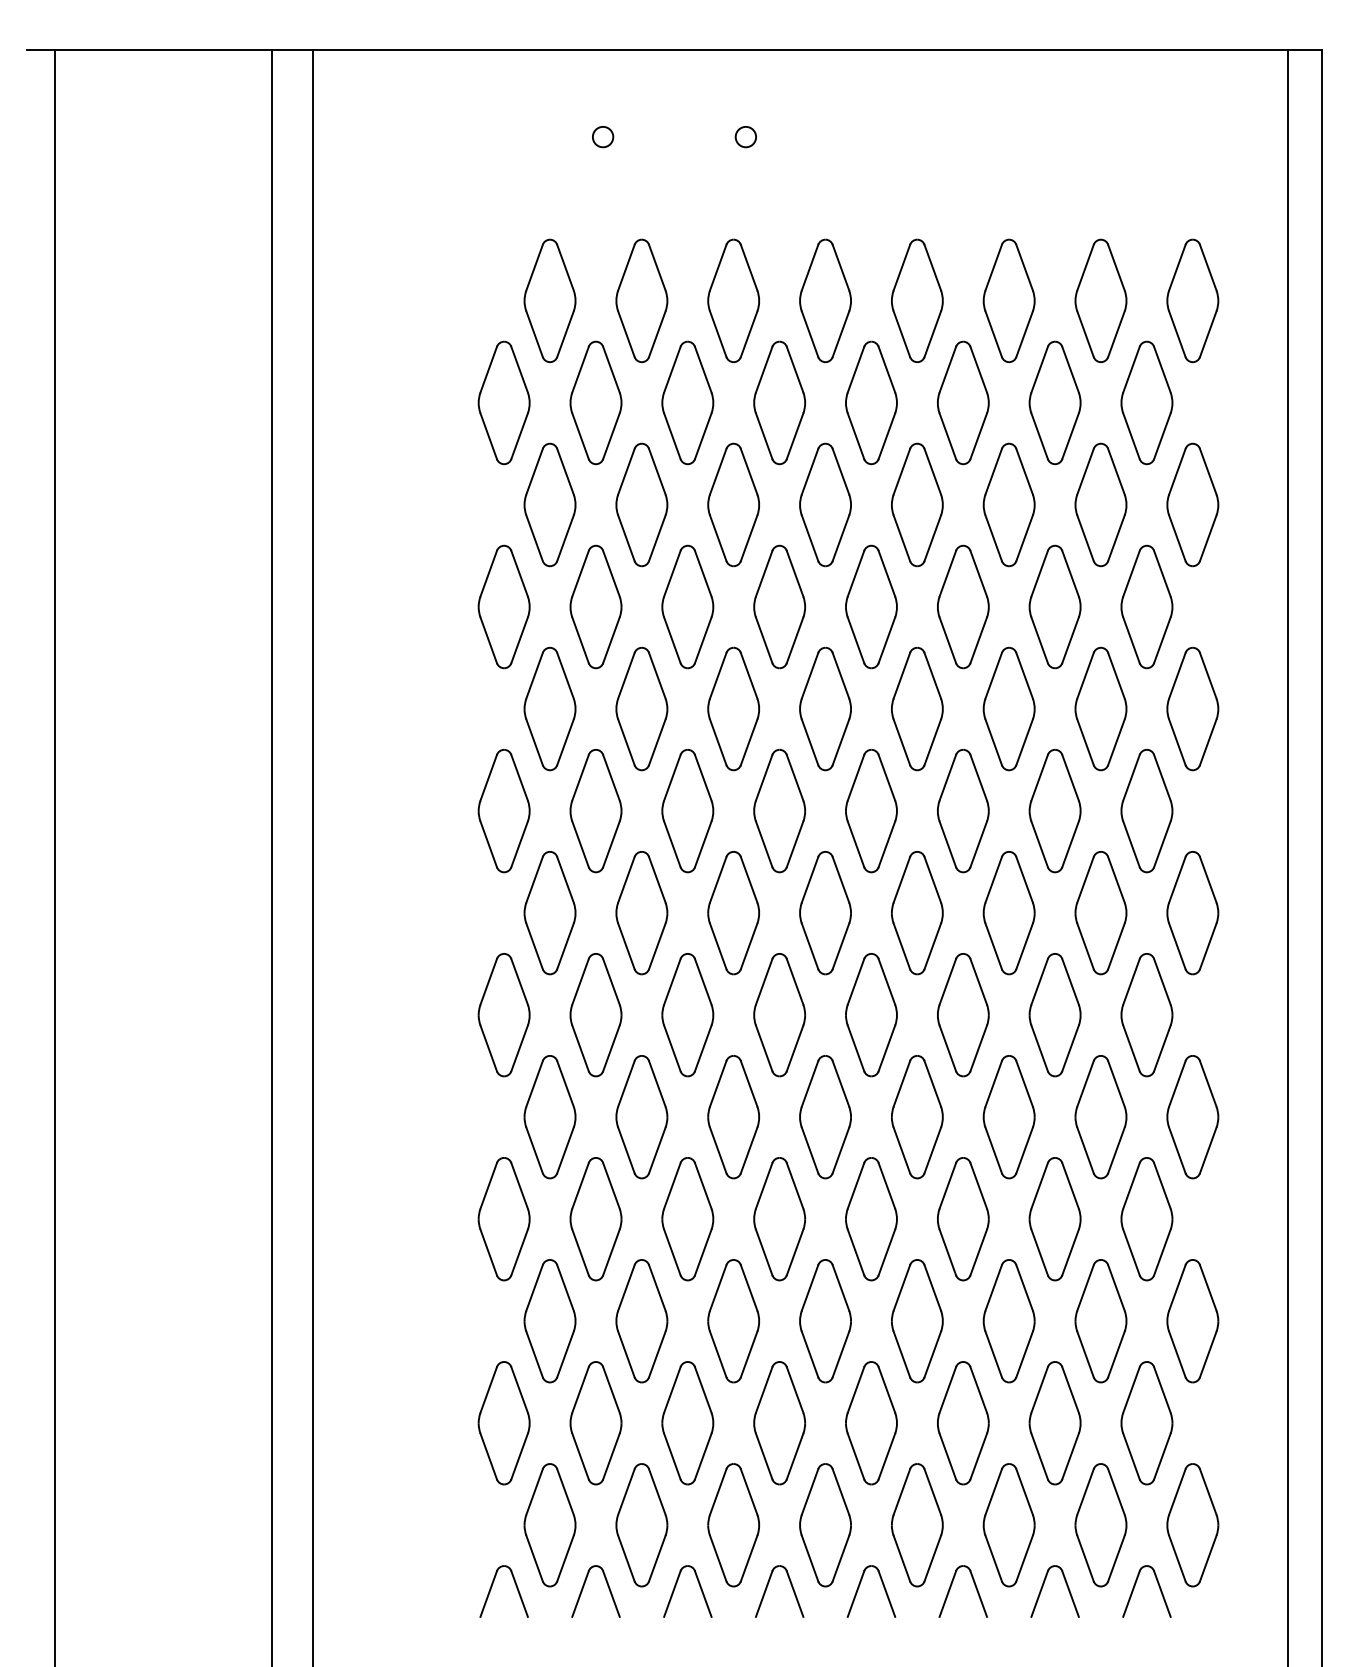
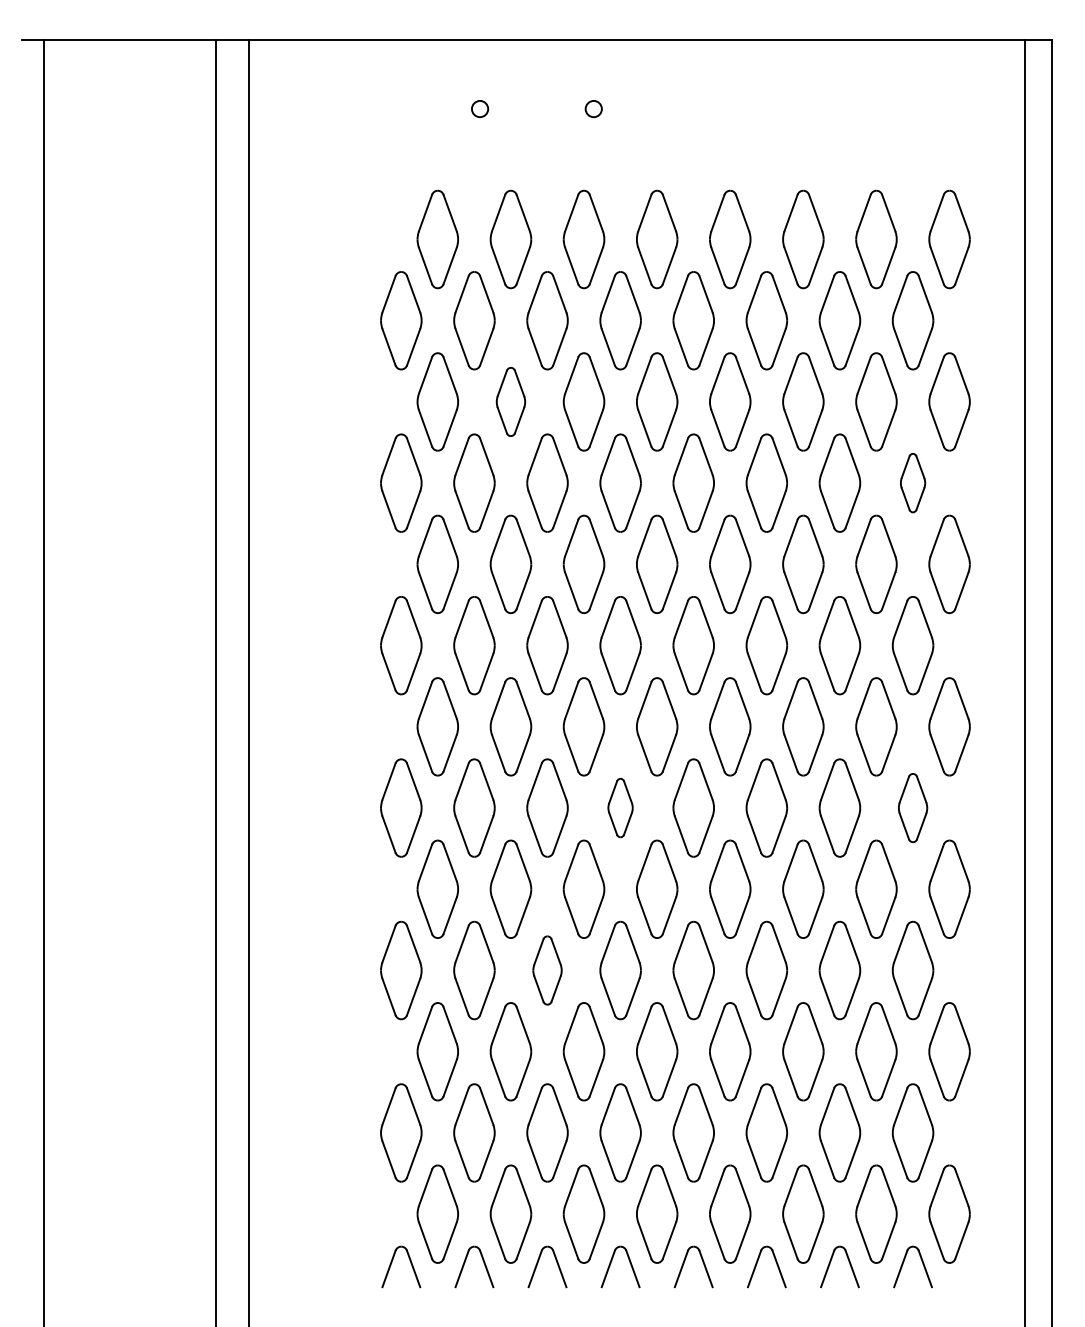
part: (641, 504) -> (510, 401), size x0.7
part: (1146, 606) -> (912, 482), size x0.6
part: (779, 1014) -> (620, 807), size x0.6
part: (1146, 1014) -> (912, 807), size x0.7
part: (687, 1219) -> (547, 970), size x0.7

